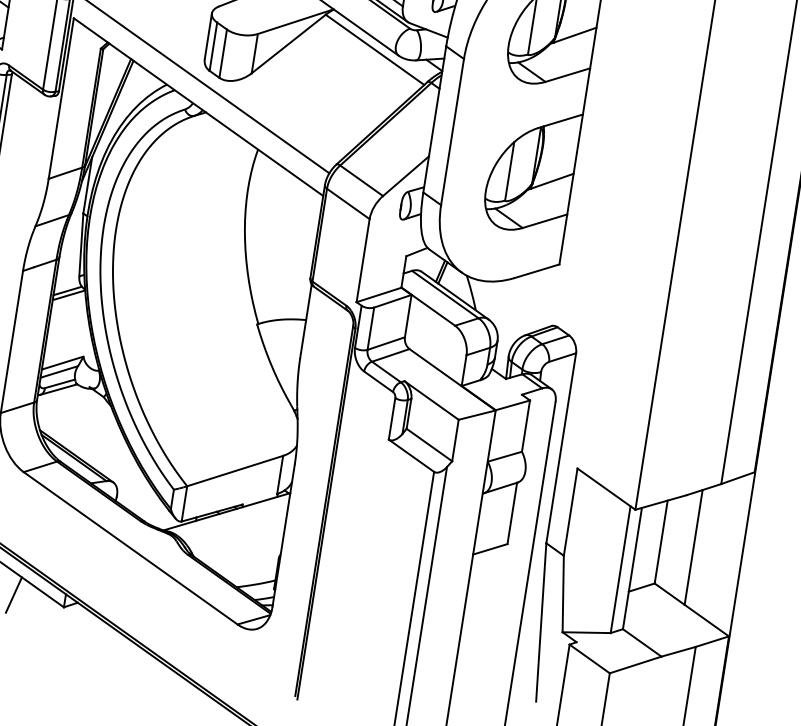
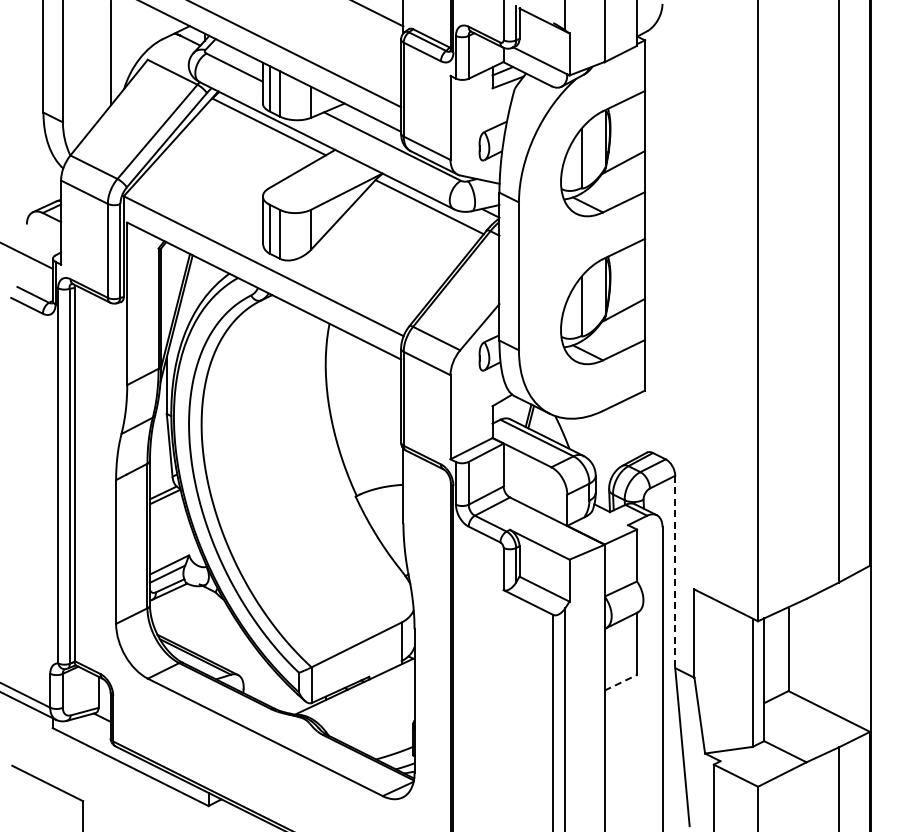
line: (561, 448) -> (675, 572), solid -> dashed
line: (693, 547) -> (821, 649), removed
line: (490, 549) -> (620, 682), solid -> dashed
line: (14, 594) -> (157, 801), removed

